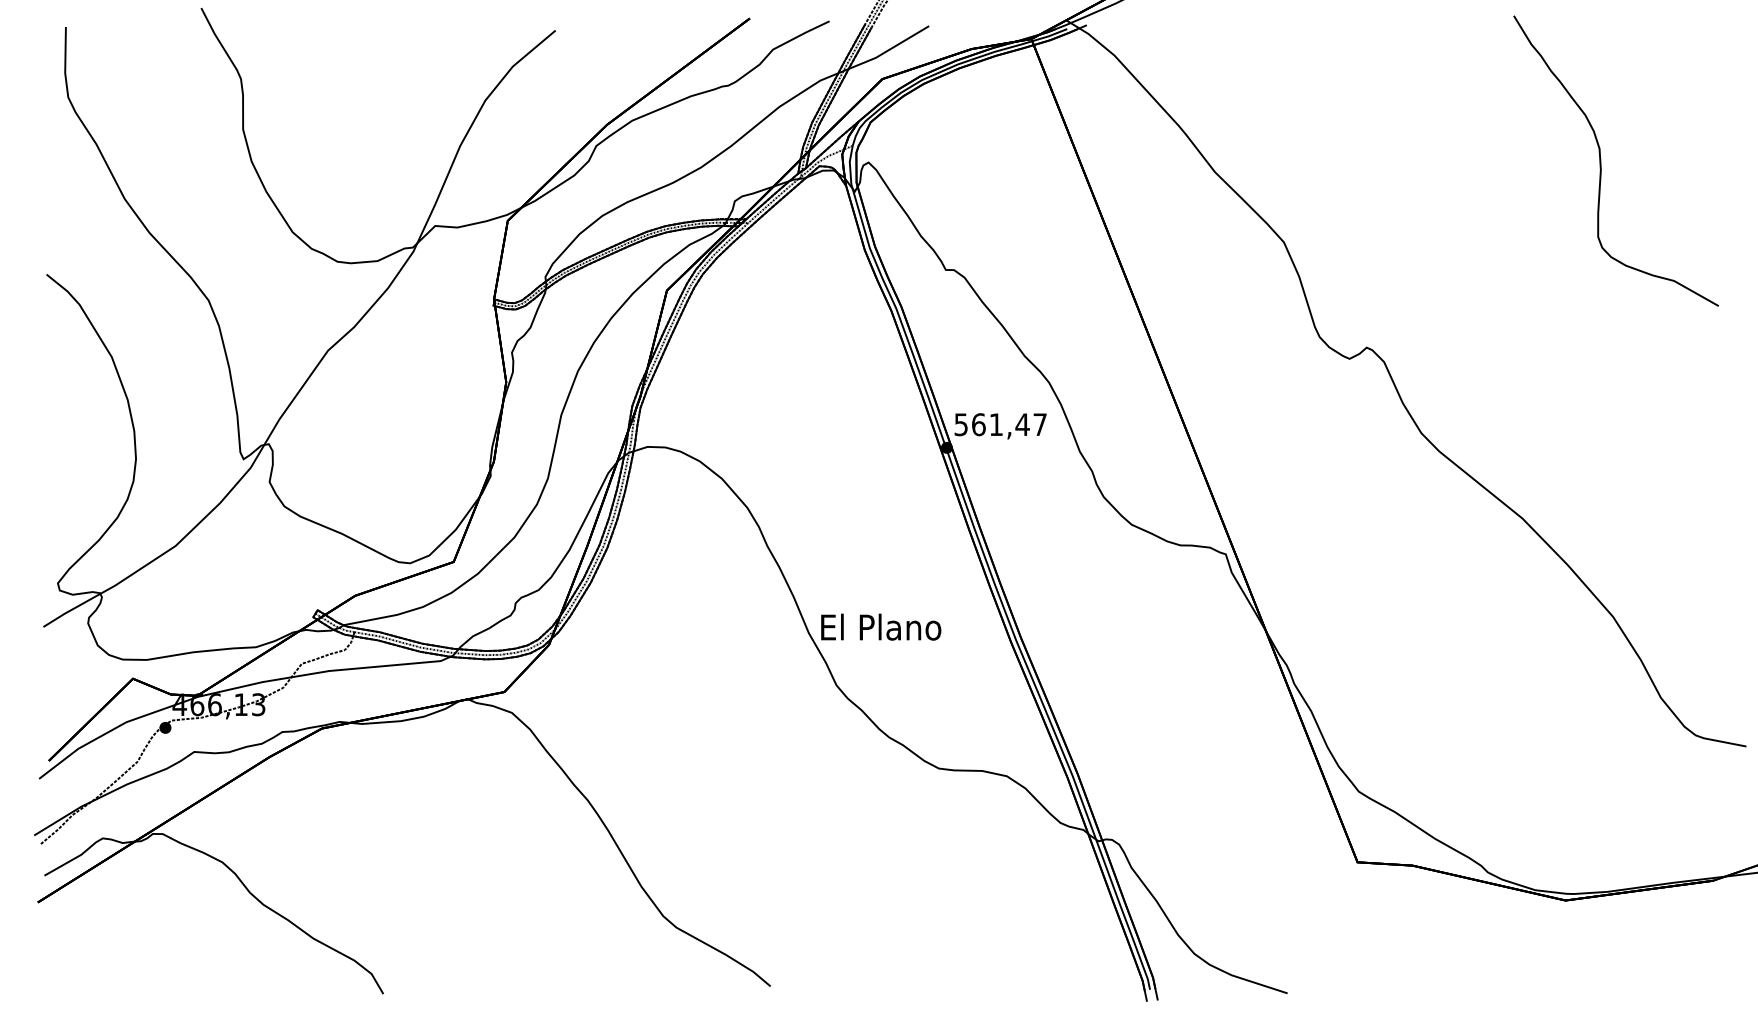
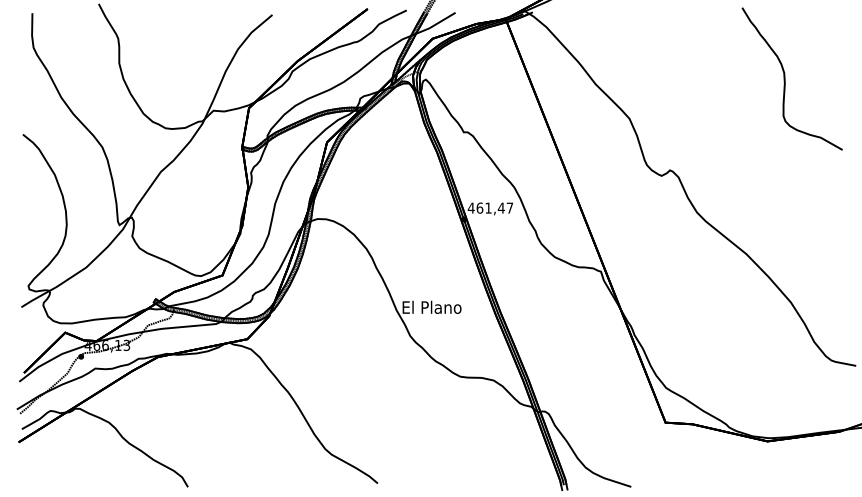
text: (959, 423) -> (470, 207), 561,47 -> 461,47

